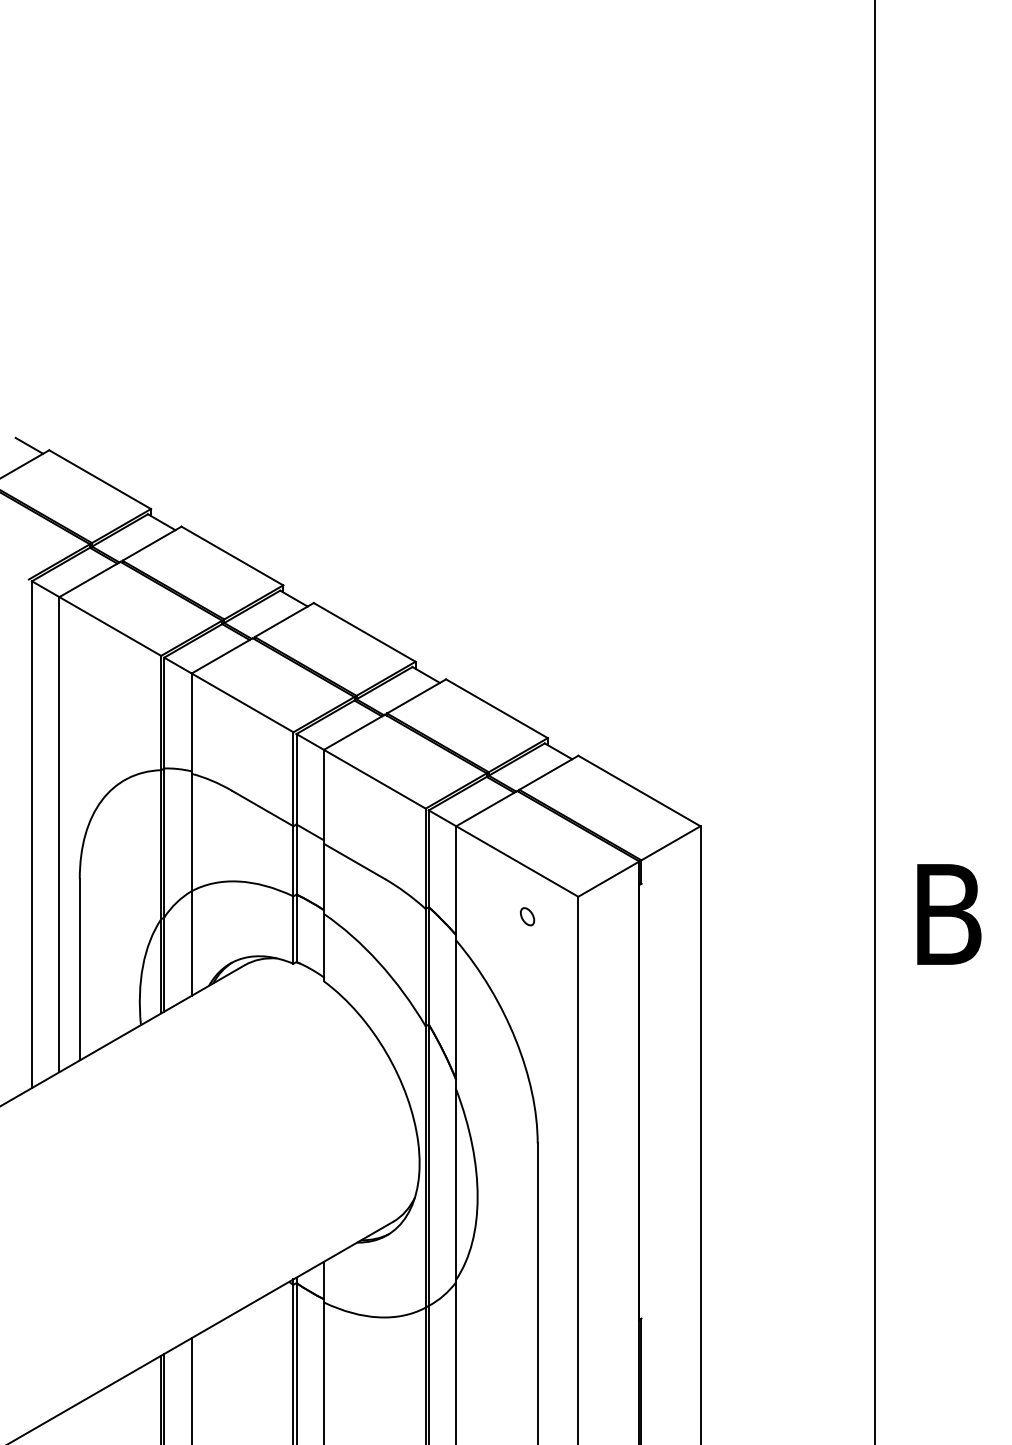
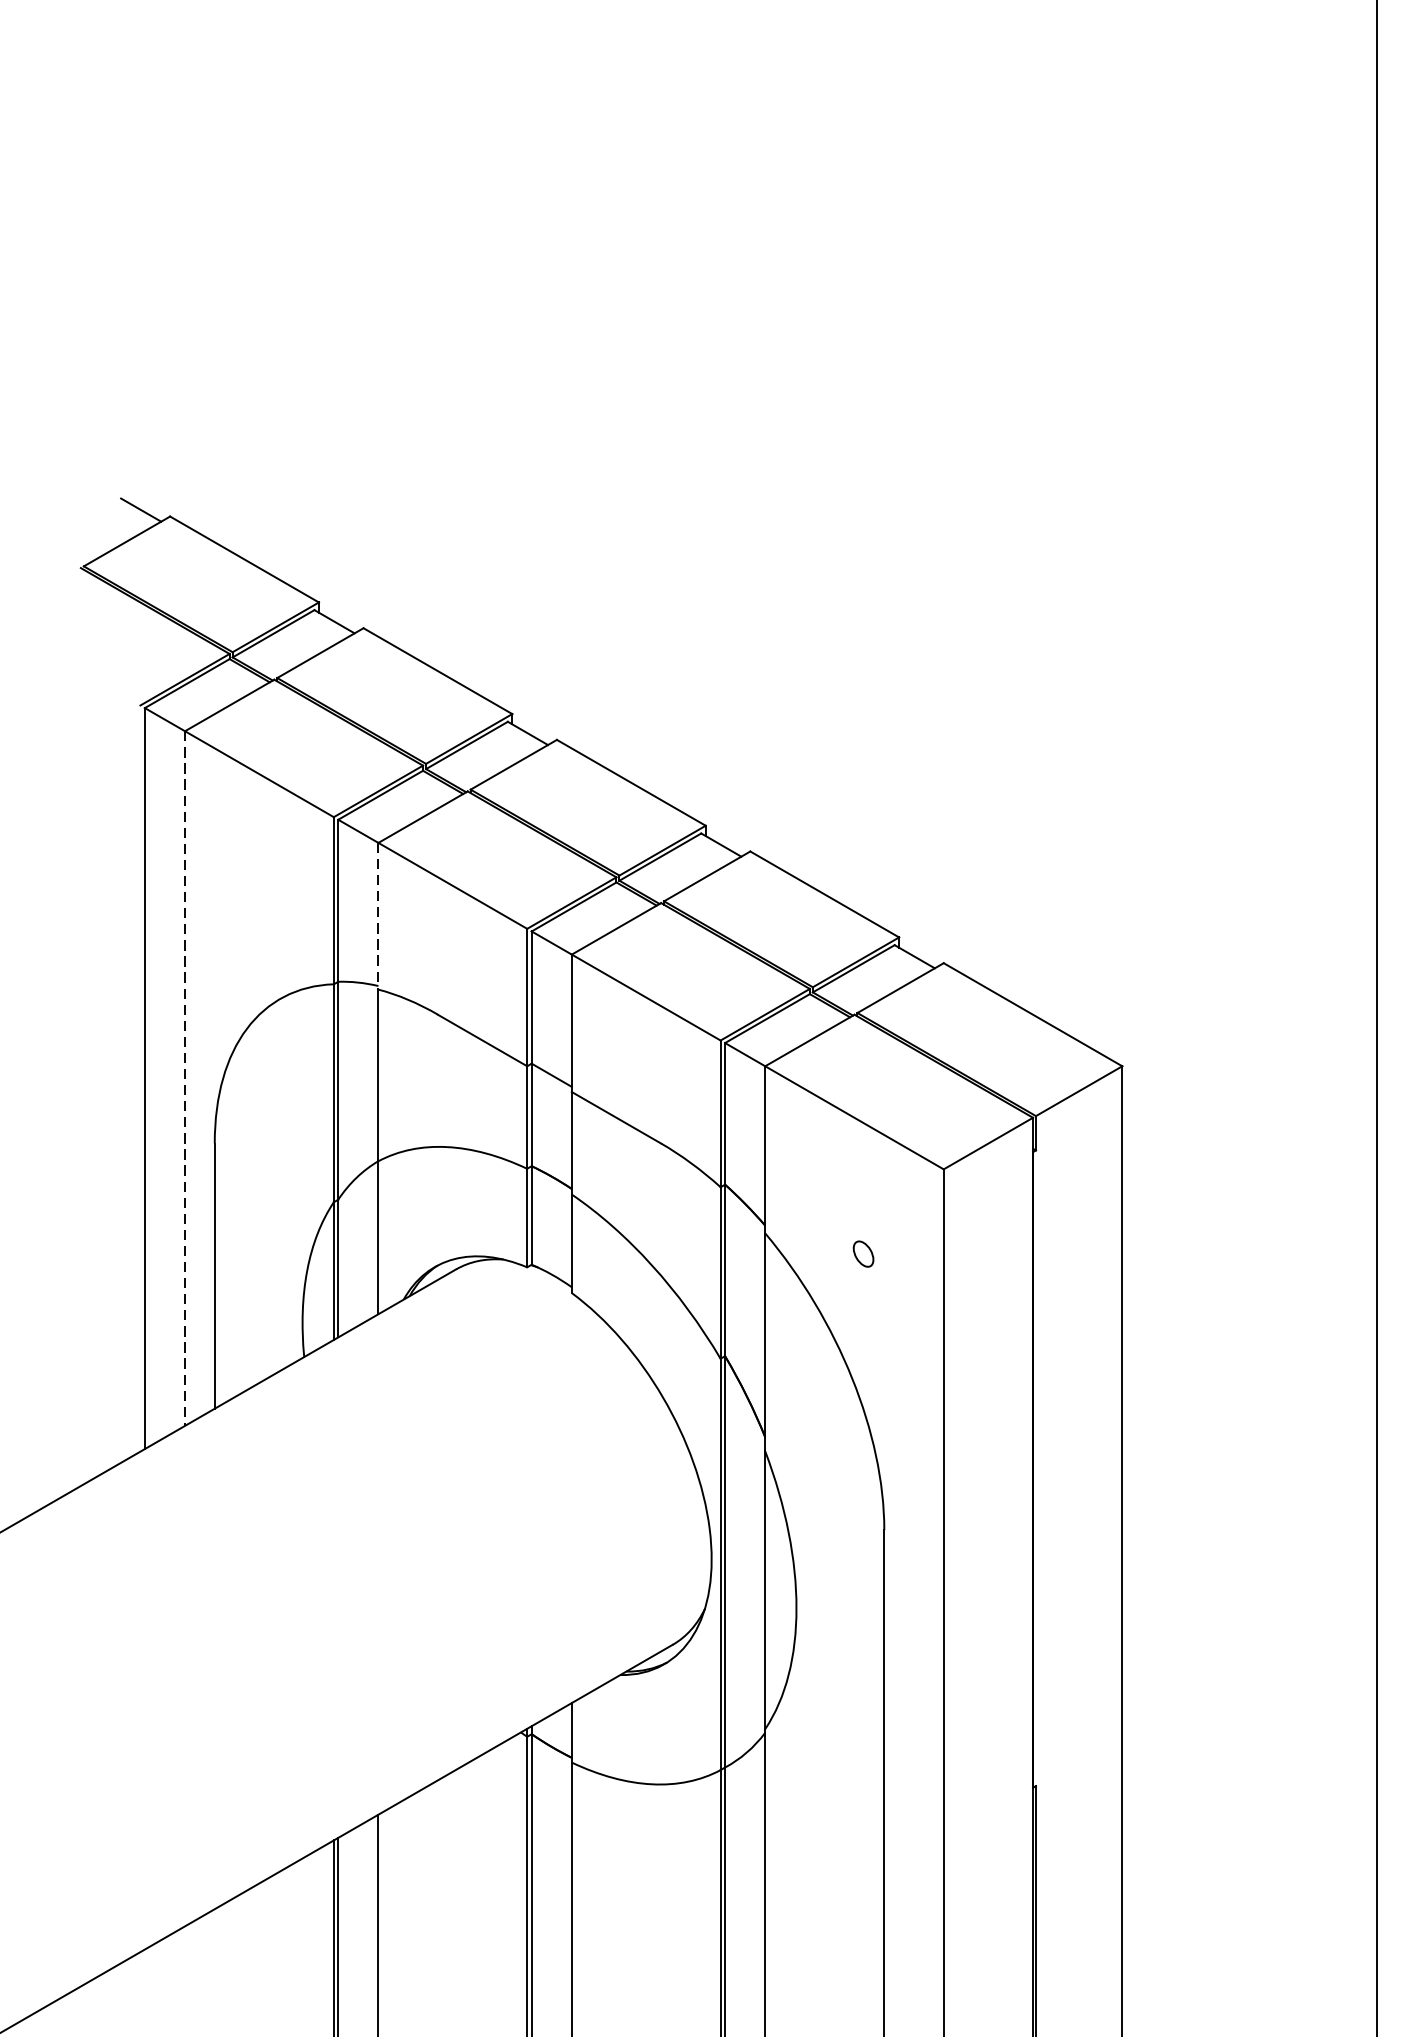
line: (191, 724) -> (378, 917), solid -> dashed
line: (59, 834) -> (185, 1078), solid -> dashed
part: (527, 916) -> (863, 1253), moved

